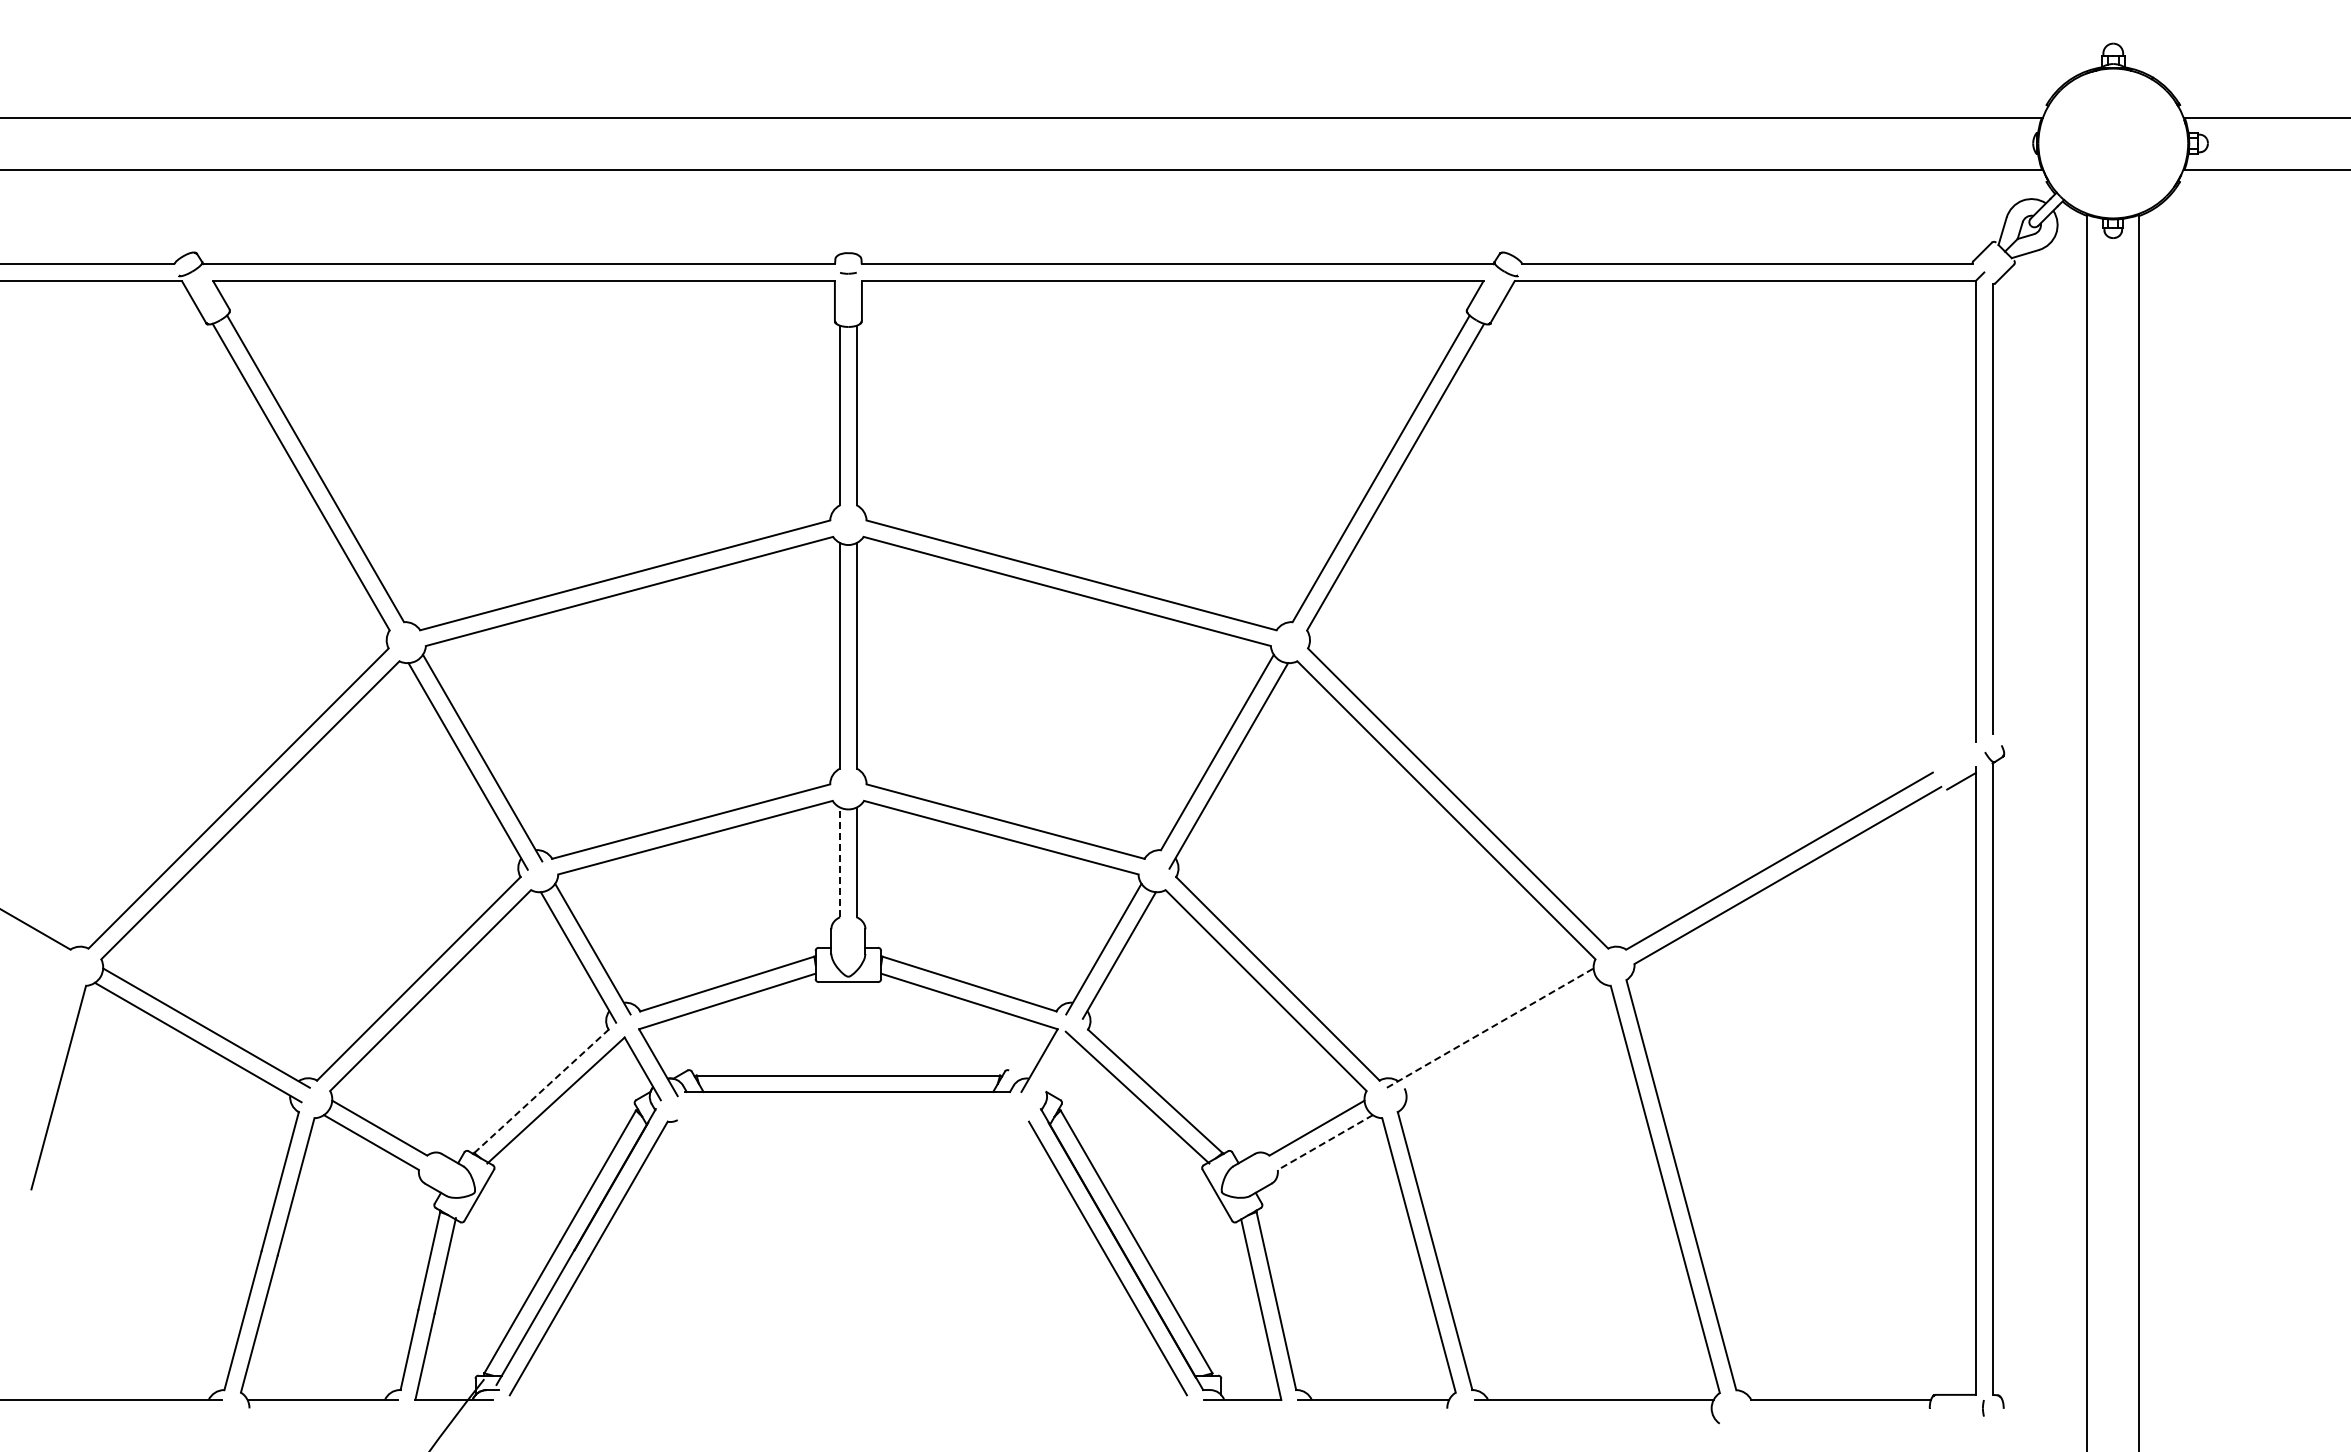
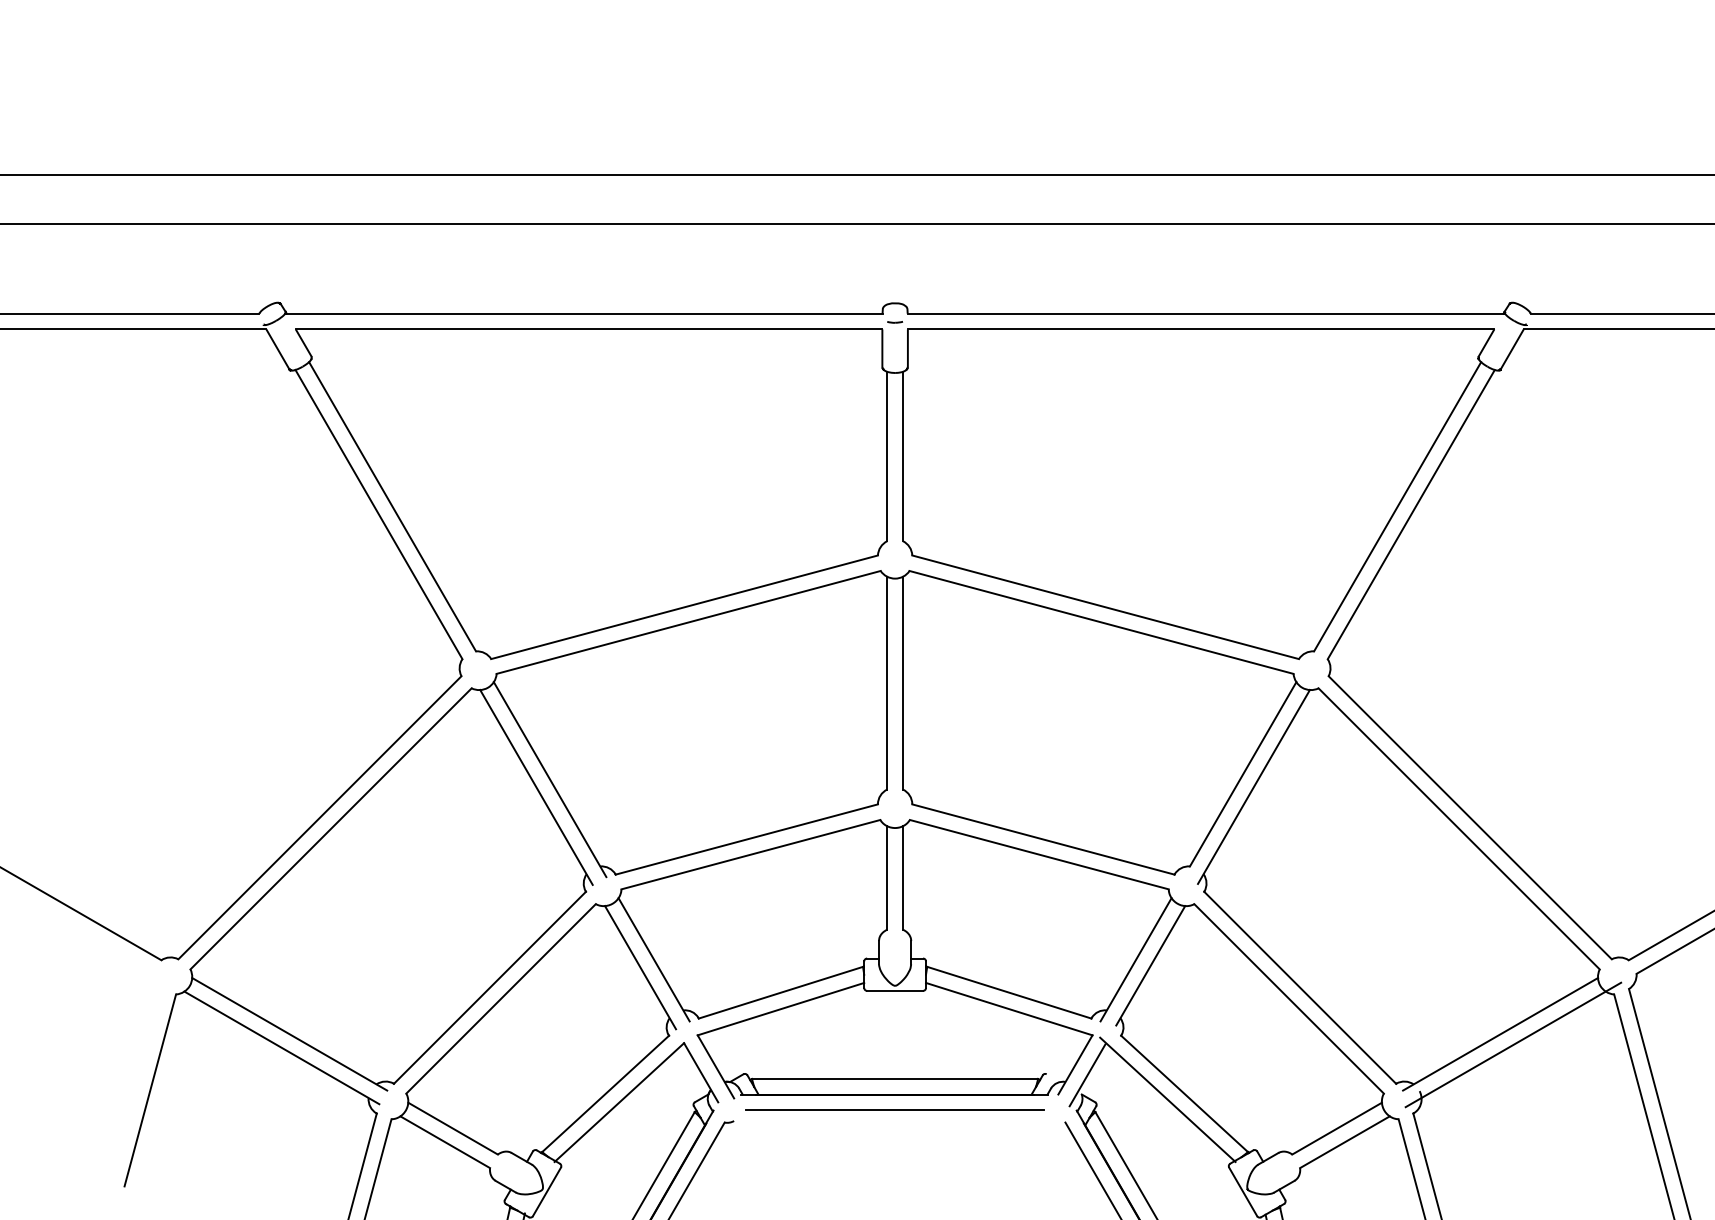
line: (840, 862) -> (887, 878), dashed -> solid
line: (1490, 1027) -> (1500, 1033), dashed -> solid
line: (1503, 1039) -> (1513, 1045), added
line: (1052, 1071) -> (1087, 1075), added
line: (541, 1091) -> (605, 1094), dashed -> solid
line: (848, 1108) -> (895, 1110), added
line: (1325, 1142) -> (1345, 1142), dashed -> solid

